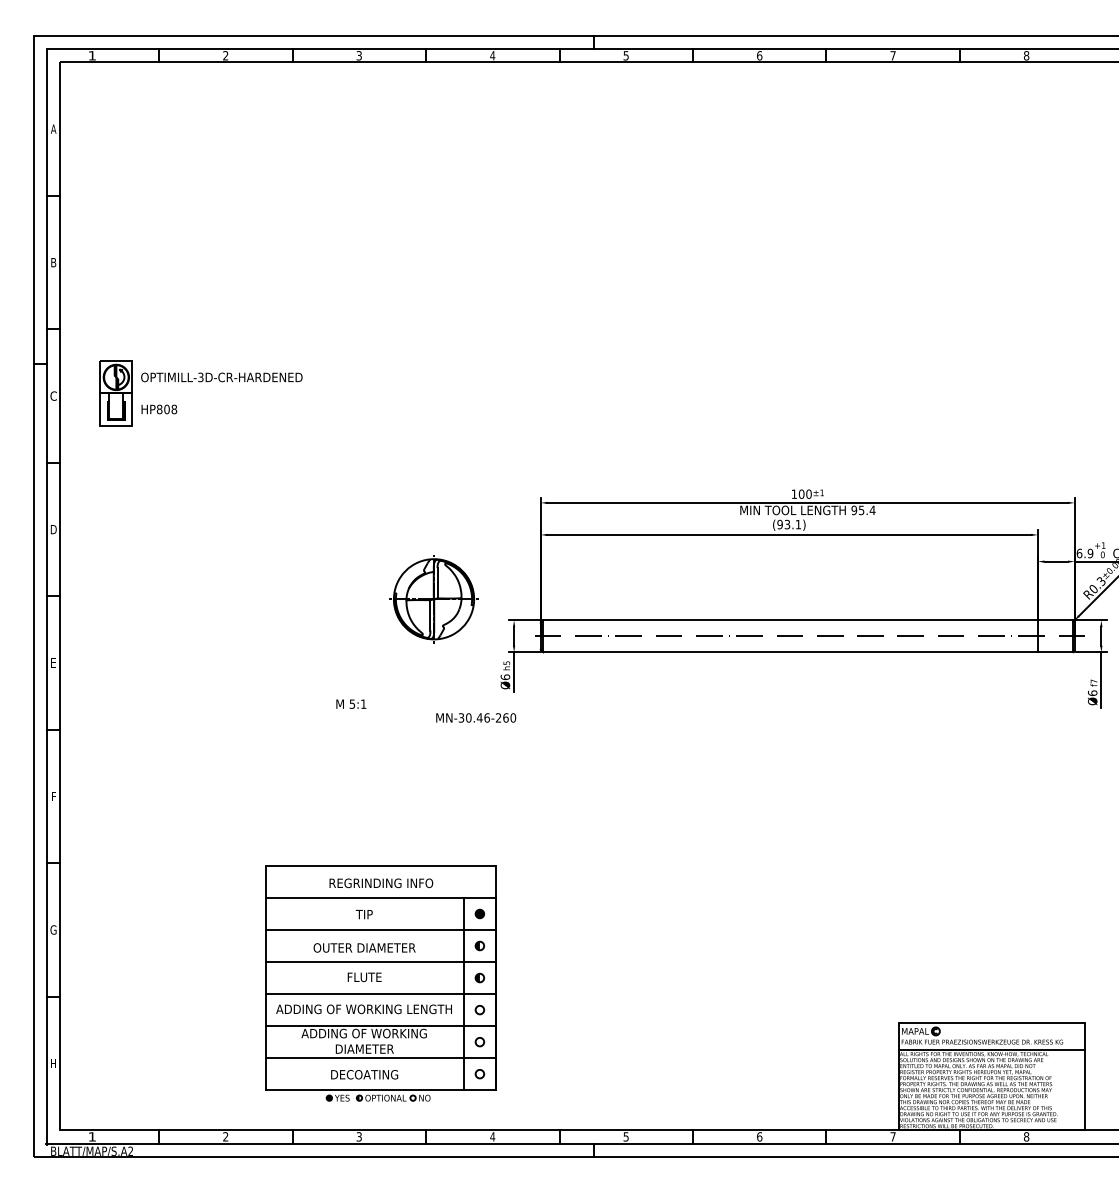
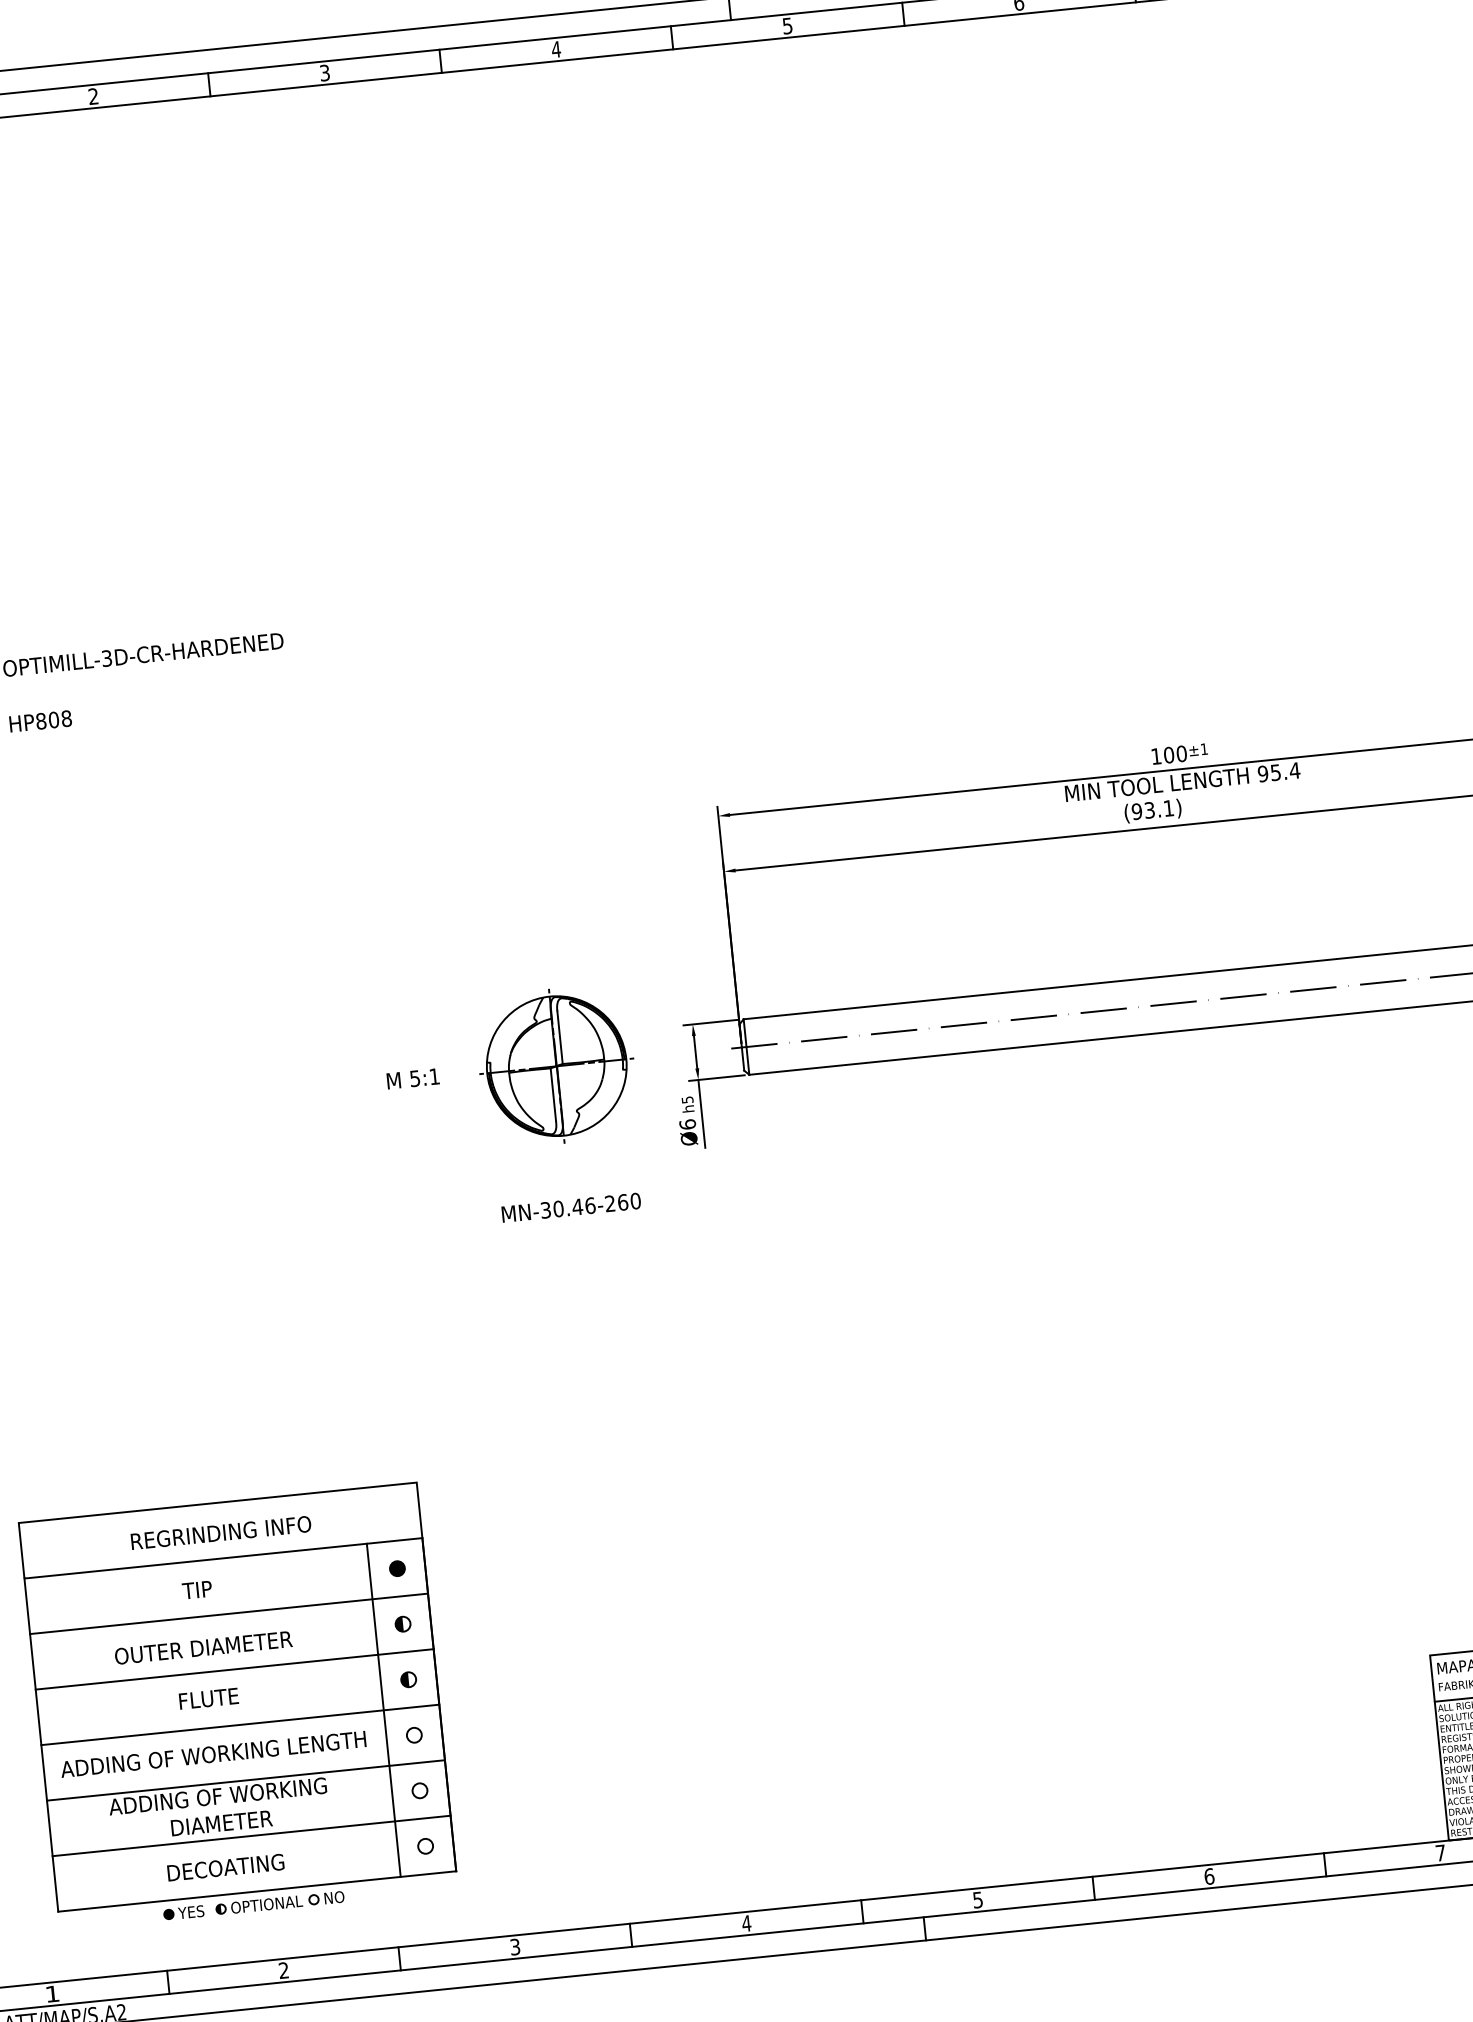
part: (433, 599) -> (555, 1066), moved
text: (351, 703) -> (413, 1077), moved
text: (476, 717) -> (571, 1206), moved
part: (380, 983) -> (237, 1706), moved

